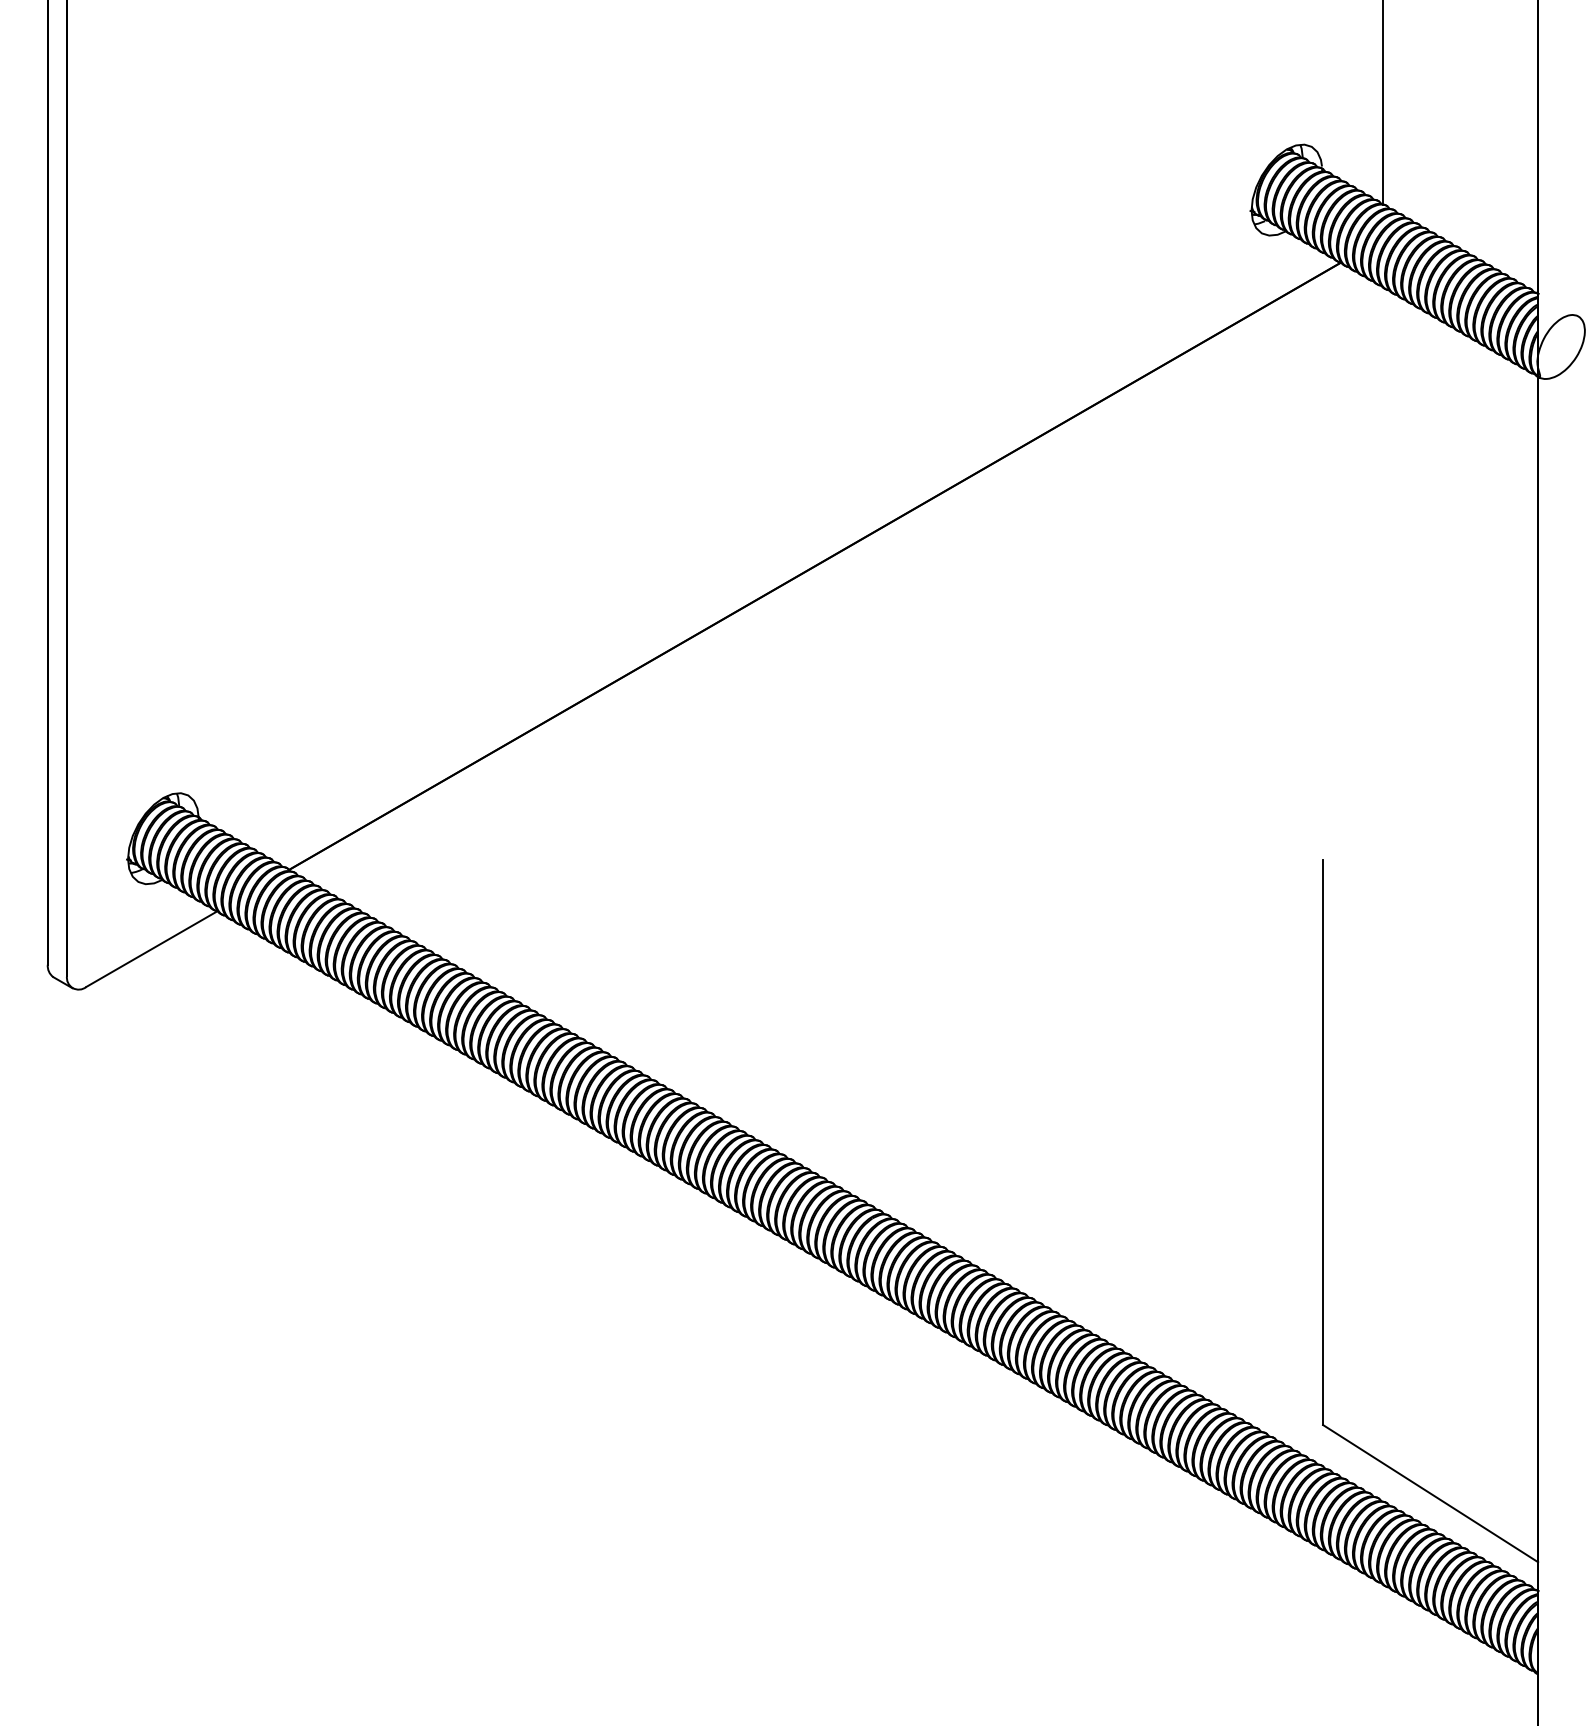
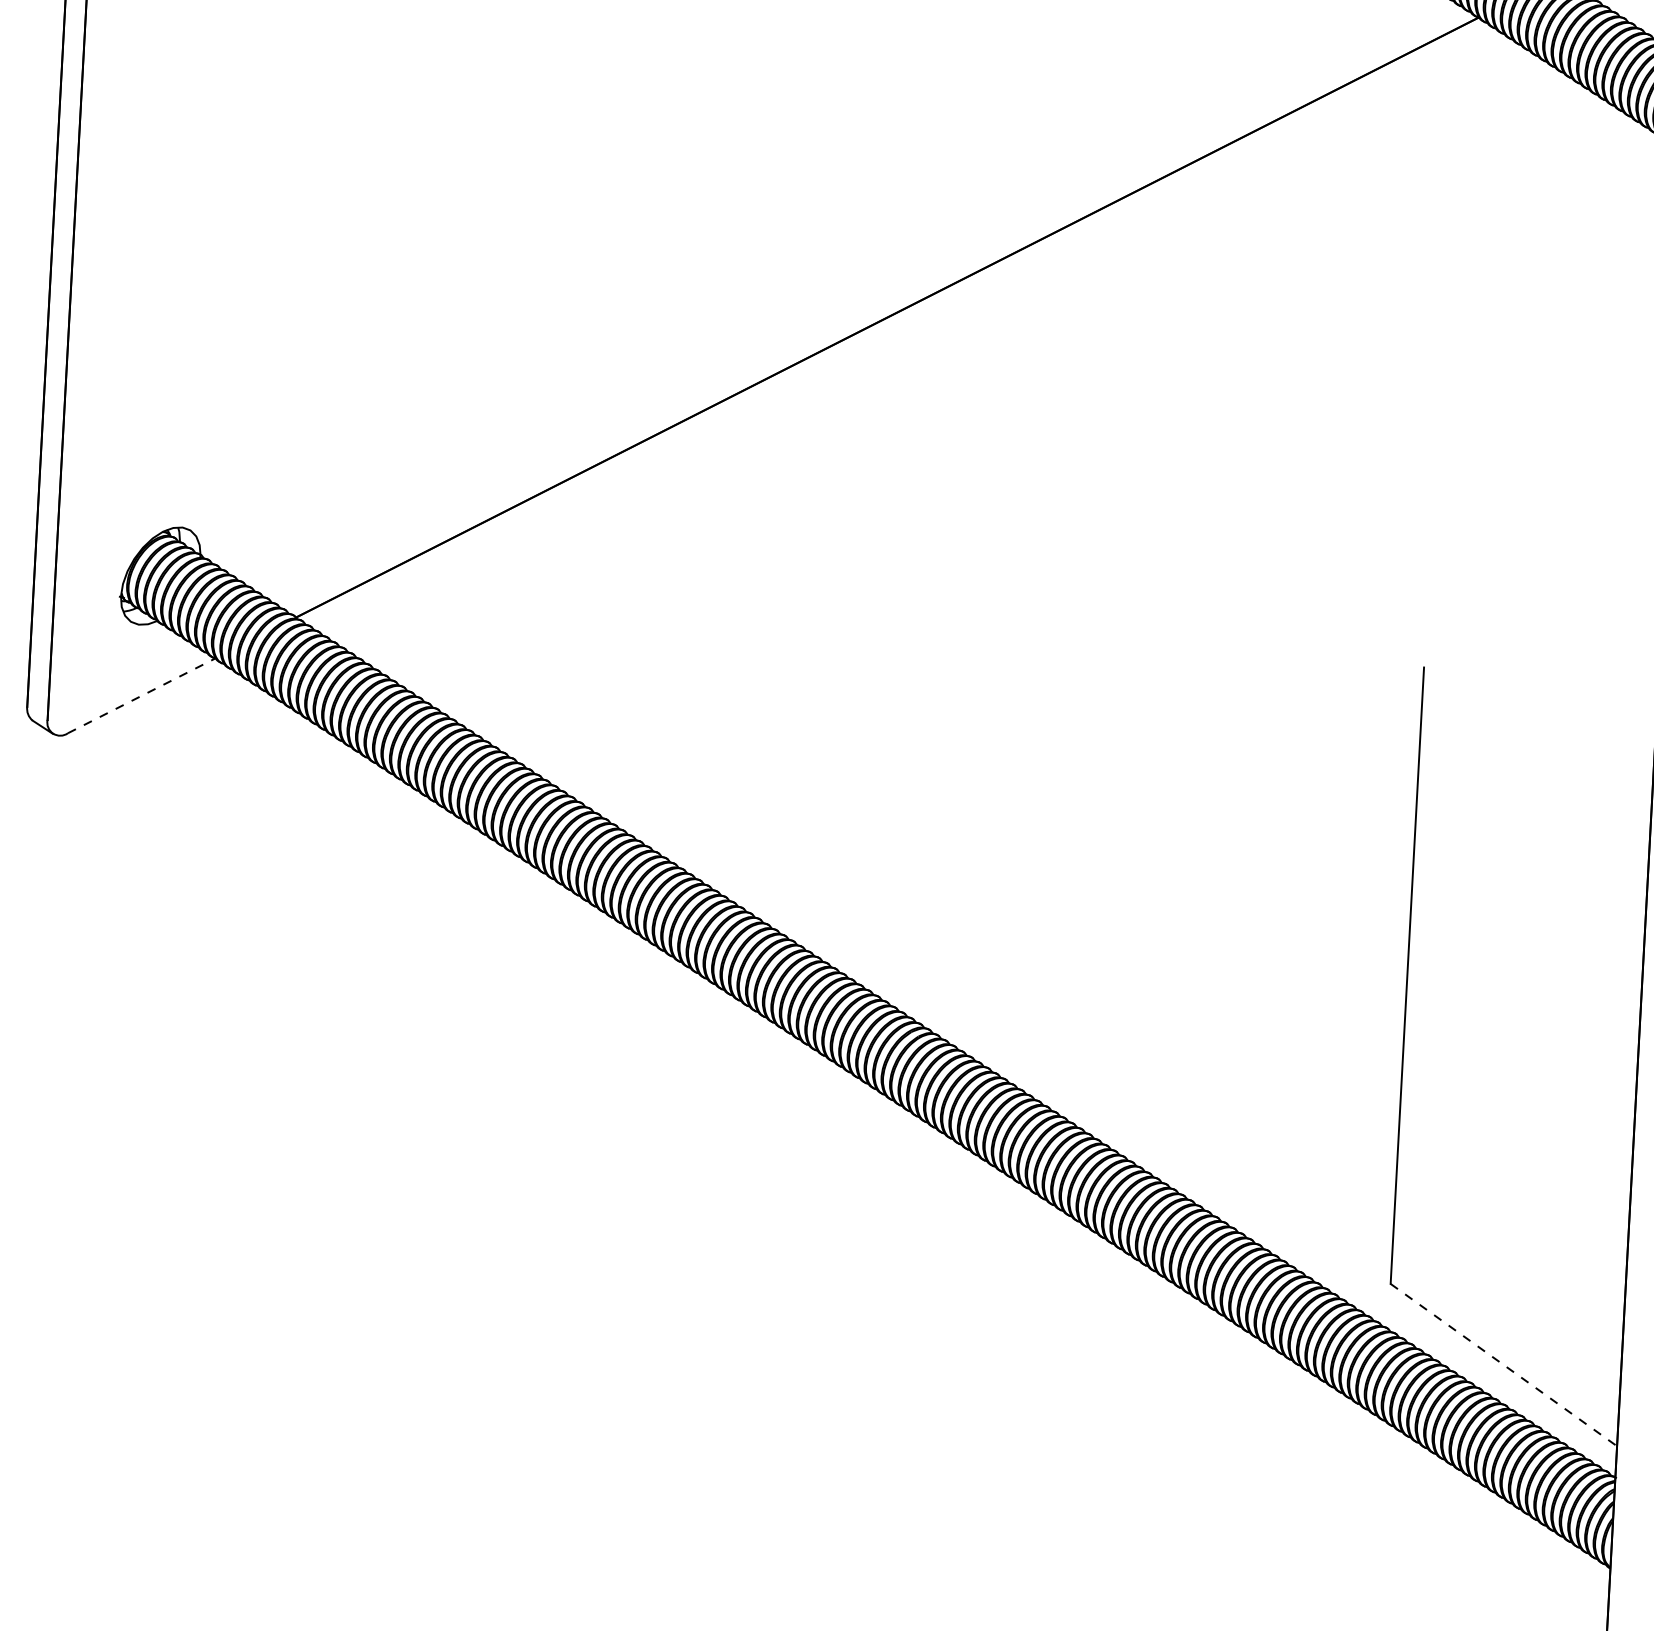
line: (152, 949) -> (142, 696), solid -> dashed
line: (1430, 1493) -> (1503, 1364), solid -> dashed

